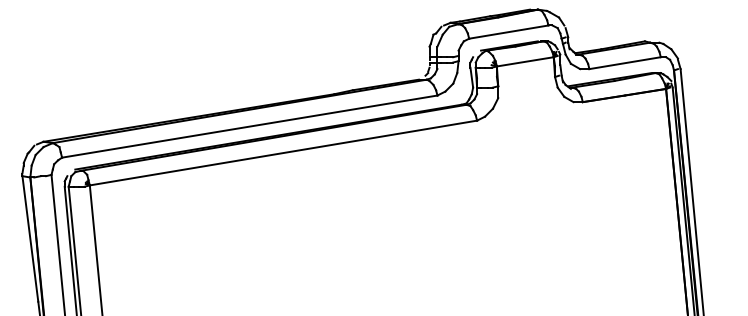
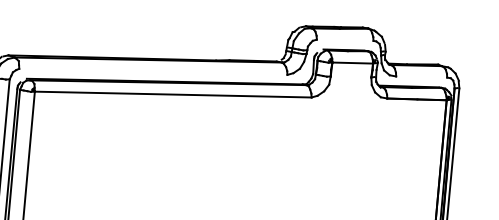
line: (508, 31) -> (345, 39), removed
line: (624, 63) -> (421, 77), removed
line: (249, 126) -> (153, 71), removed

